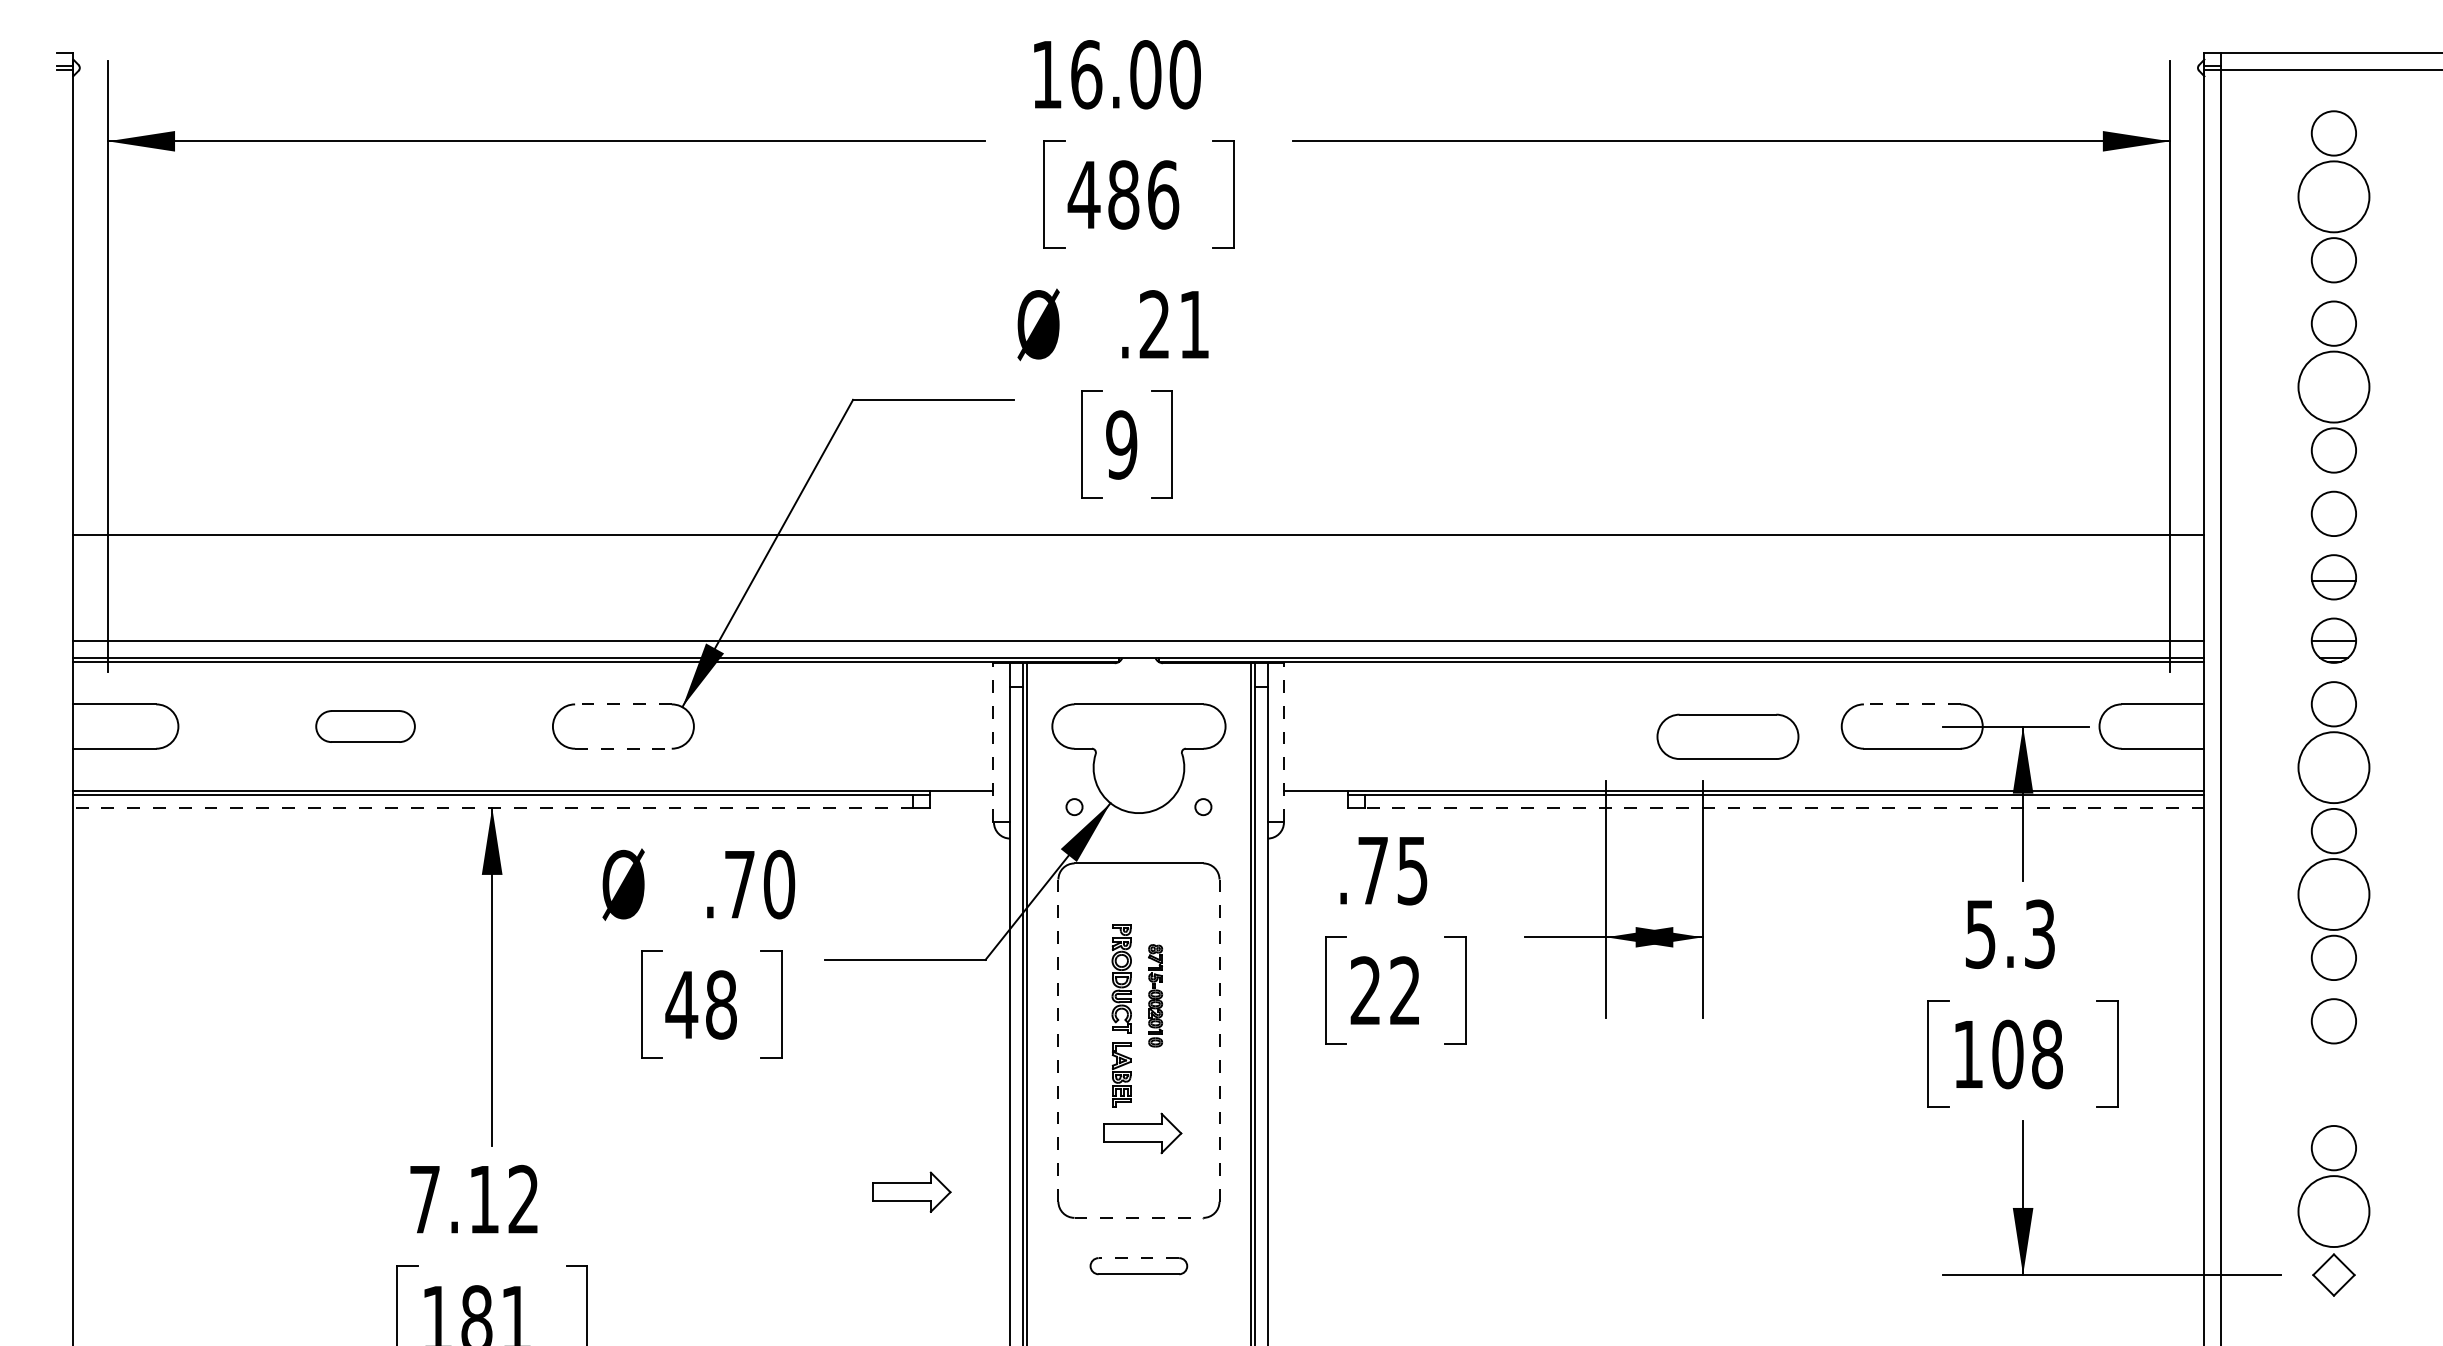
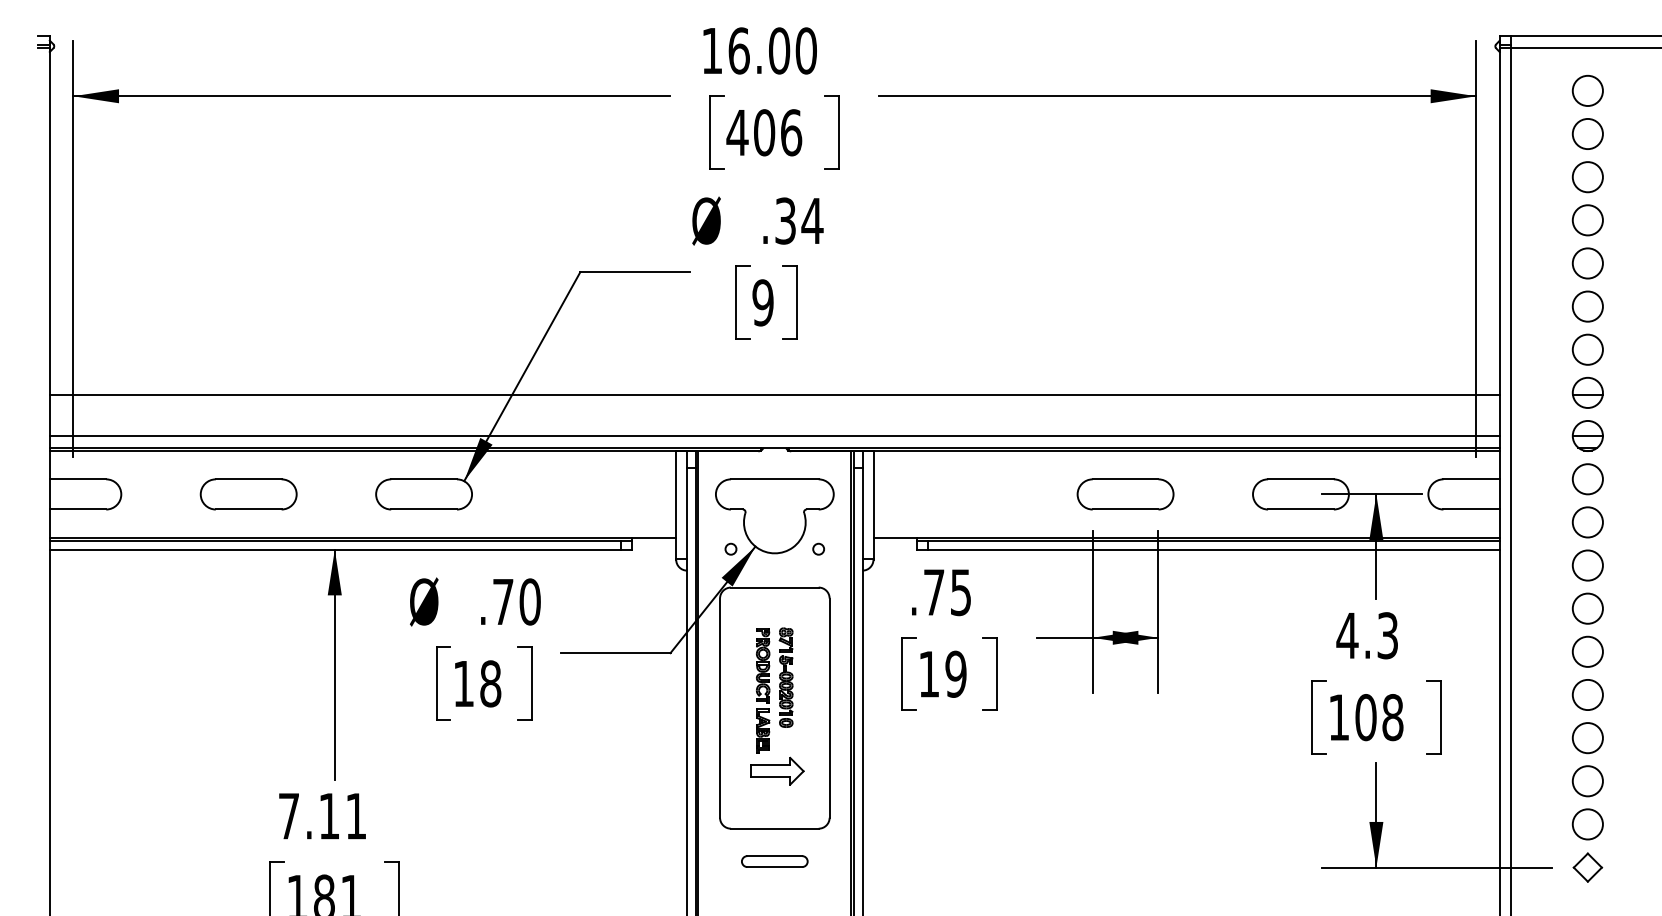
text: (1123, 194) -> (764, 132), 486 -> 406
circle: (2333, 196) -> (1587, 133), size x0.62
text: (1175, 323) -> (799, 220), .21 -> .34
circle: (2333, 387) -> (1587, 263), size x0.62
line: (1138, 535) -> (774, 395), moved
line: (624, 704) -> (424, 479), dashed -> solid
line: (1911, 704) -> (1300, 479), dashed -> solid
part: (365, 726) -> (248, 494), size x1.43
part: (1727, 736) -> (1125, 494), moved
line: (992, 742) -> (675, 505), dashed -> solid
line: (1283, 742) -> (873, 505), dashed -> solid
line: (624, 748) -> (424, 509), dashed -> solid
circle: (2333, 767) -> (1587, 522), size x0.62
line: (493, 807) -> (335, 549), dashed -> solid
line: (1785, 807) -> (1214, 549), dashed -> solid
circle: (2333, 894) -> (1587, 608), size x0.62
text: (1980, 935) -> (1347, 636), 5.3 -> 4.3
text: (1385, 989) -> (942, 673), 22 -> 19
part: (1154, 995) -> (785, 677), size x1.43
text: (681, 1004) -> (463, 683), 48 -> 18
line: (1059, 1041) -> (720, 708), dashed -> solid
line: (1219, 1041) -> (829, 708), dashed -> solid
circle: (2333, 1085) -> (1587, 738), added
part: (912, 1191) -> (620, 810), removed
text: (522, 1198) -> (355, 815), 7.12 -> 7.11
circle: (2333, 1211) -> (1587, 824), size x0.62
line: (1138, 1217) -> (774, 828), dashed -> solid
line: (1138, 1258) -> (774, 856), dashed -> solid

